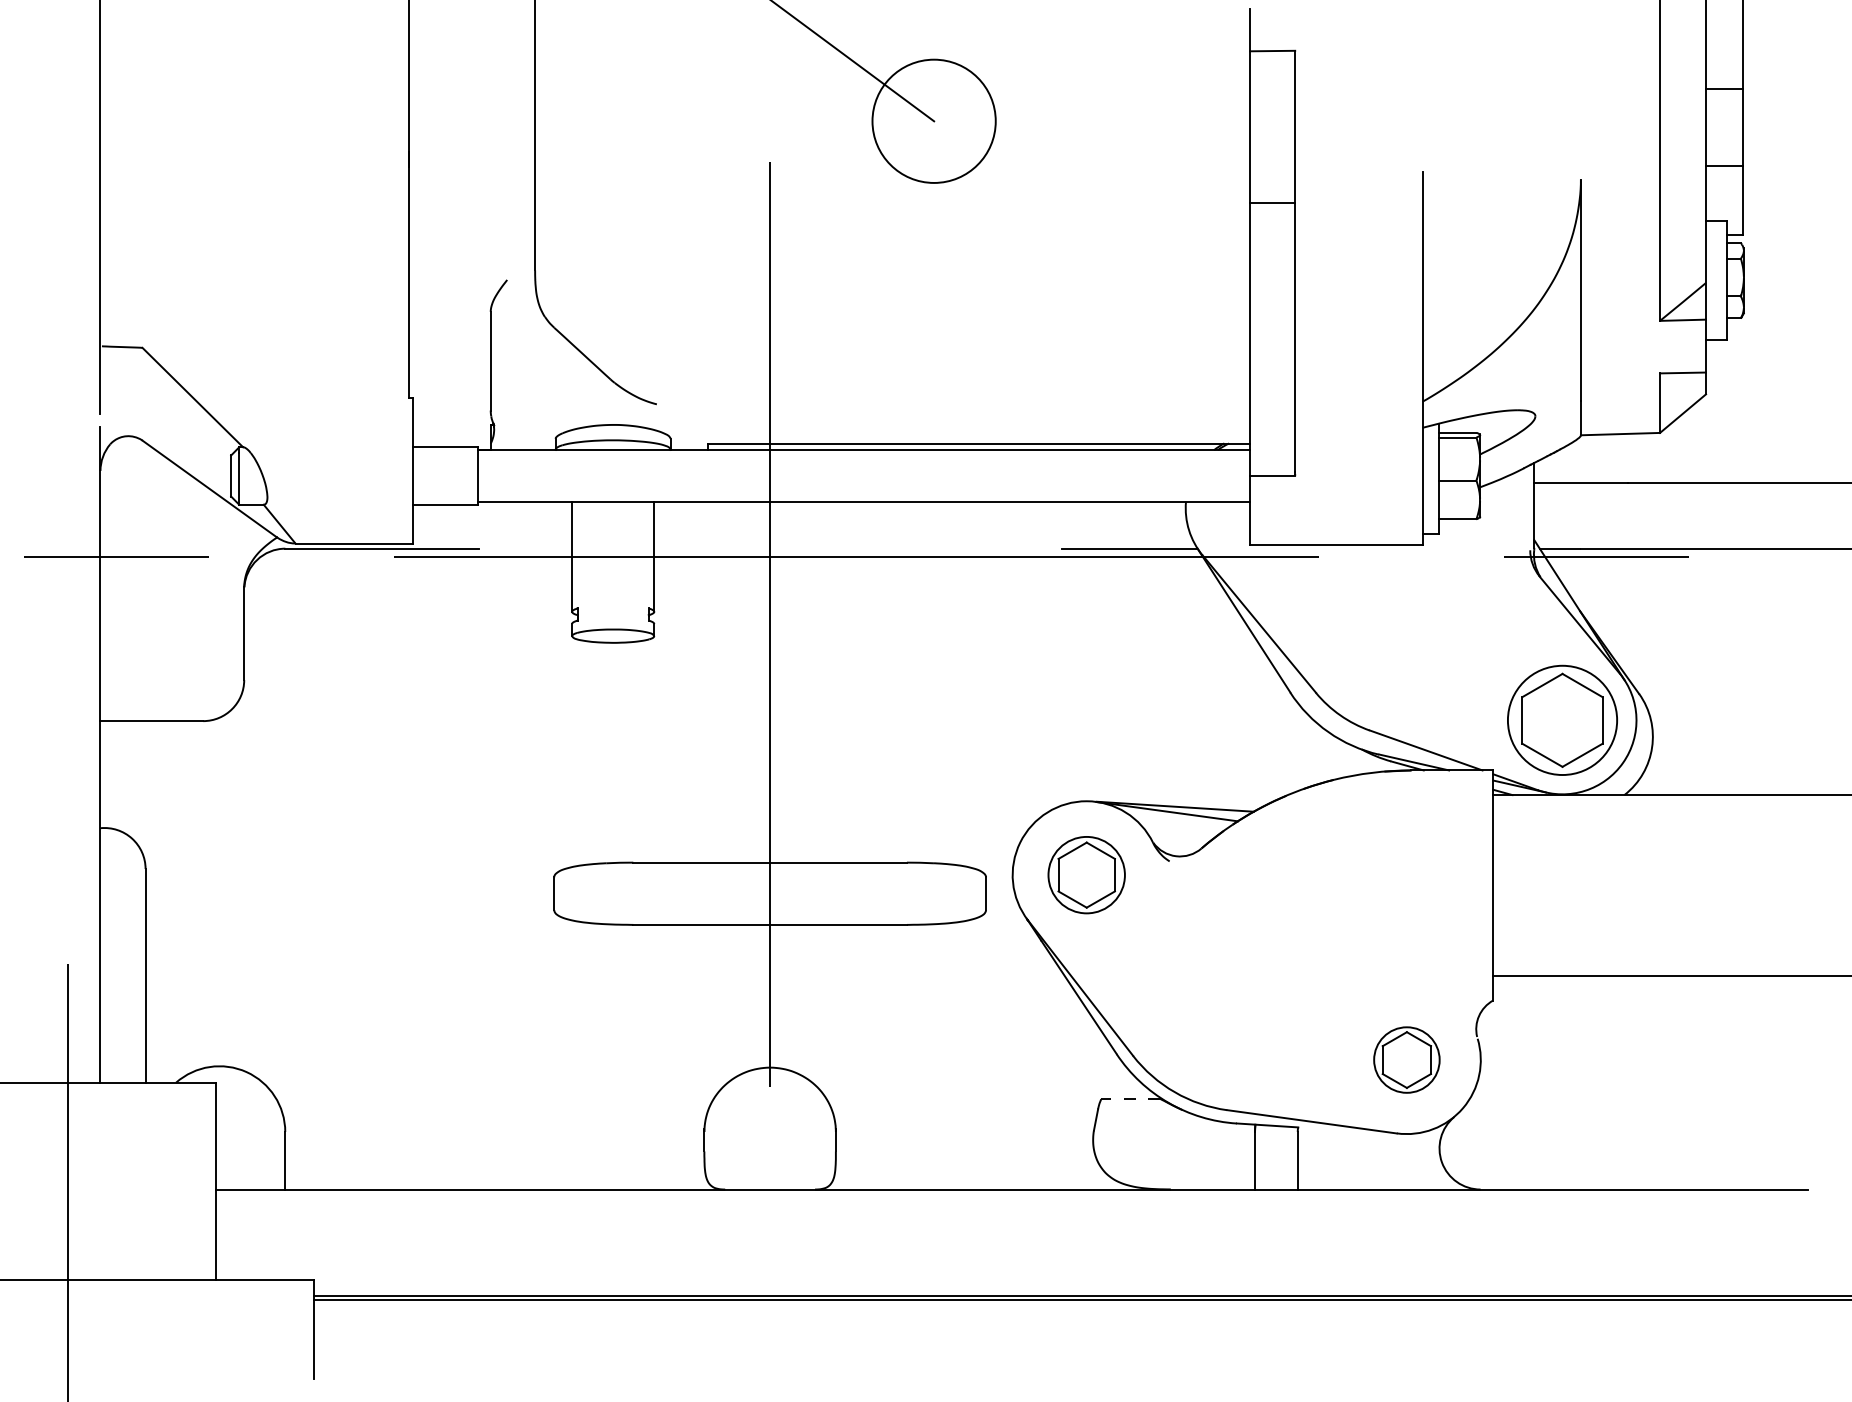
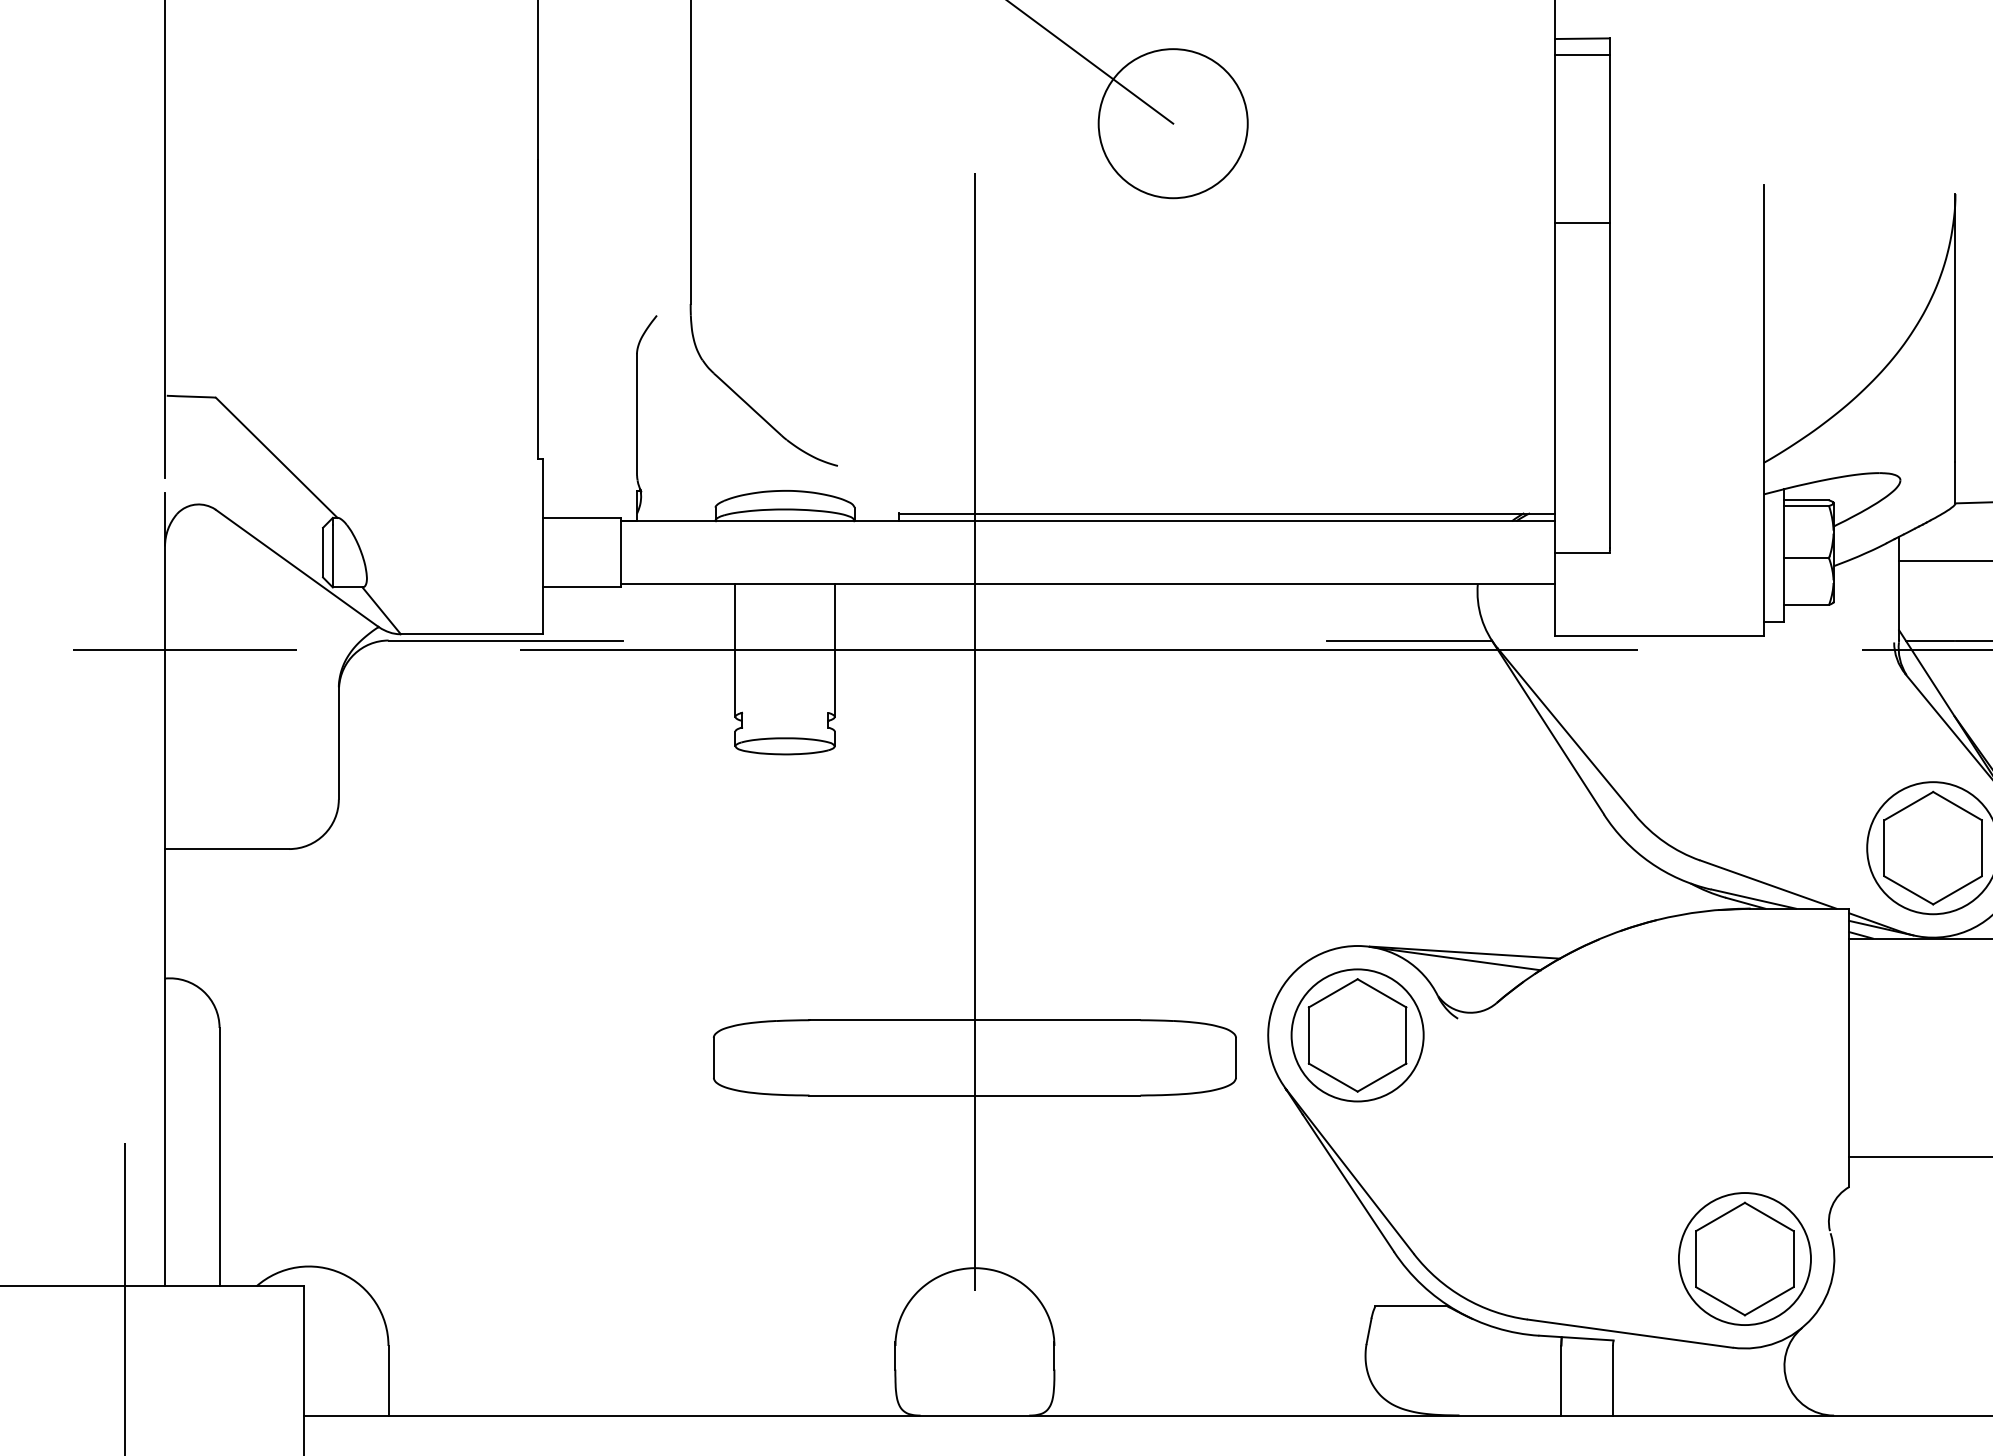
line: (1272, 64) -> (1582, 54), added
part: (1086, 874) -> (1357, 1034), size x1.43
part: (1406, 1059) -> (1744, 1258), size x1.67
line: (1130, 1099) -> (1410, 1306), dashed -> solid

